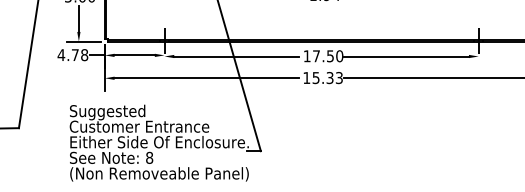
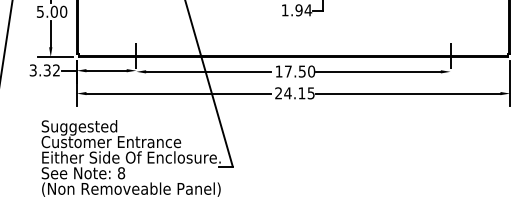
text: (72, 55) -> (44, 70), 4.78 -> 3.32
text: (322, 78) -> (294, 93), 15.33 -> 24.15

